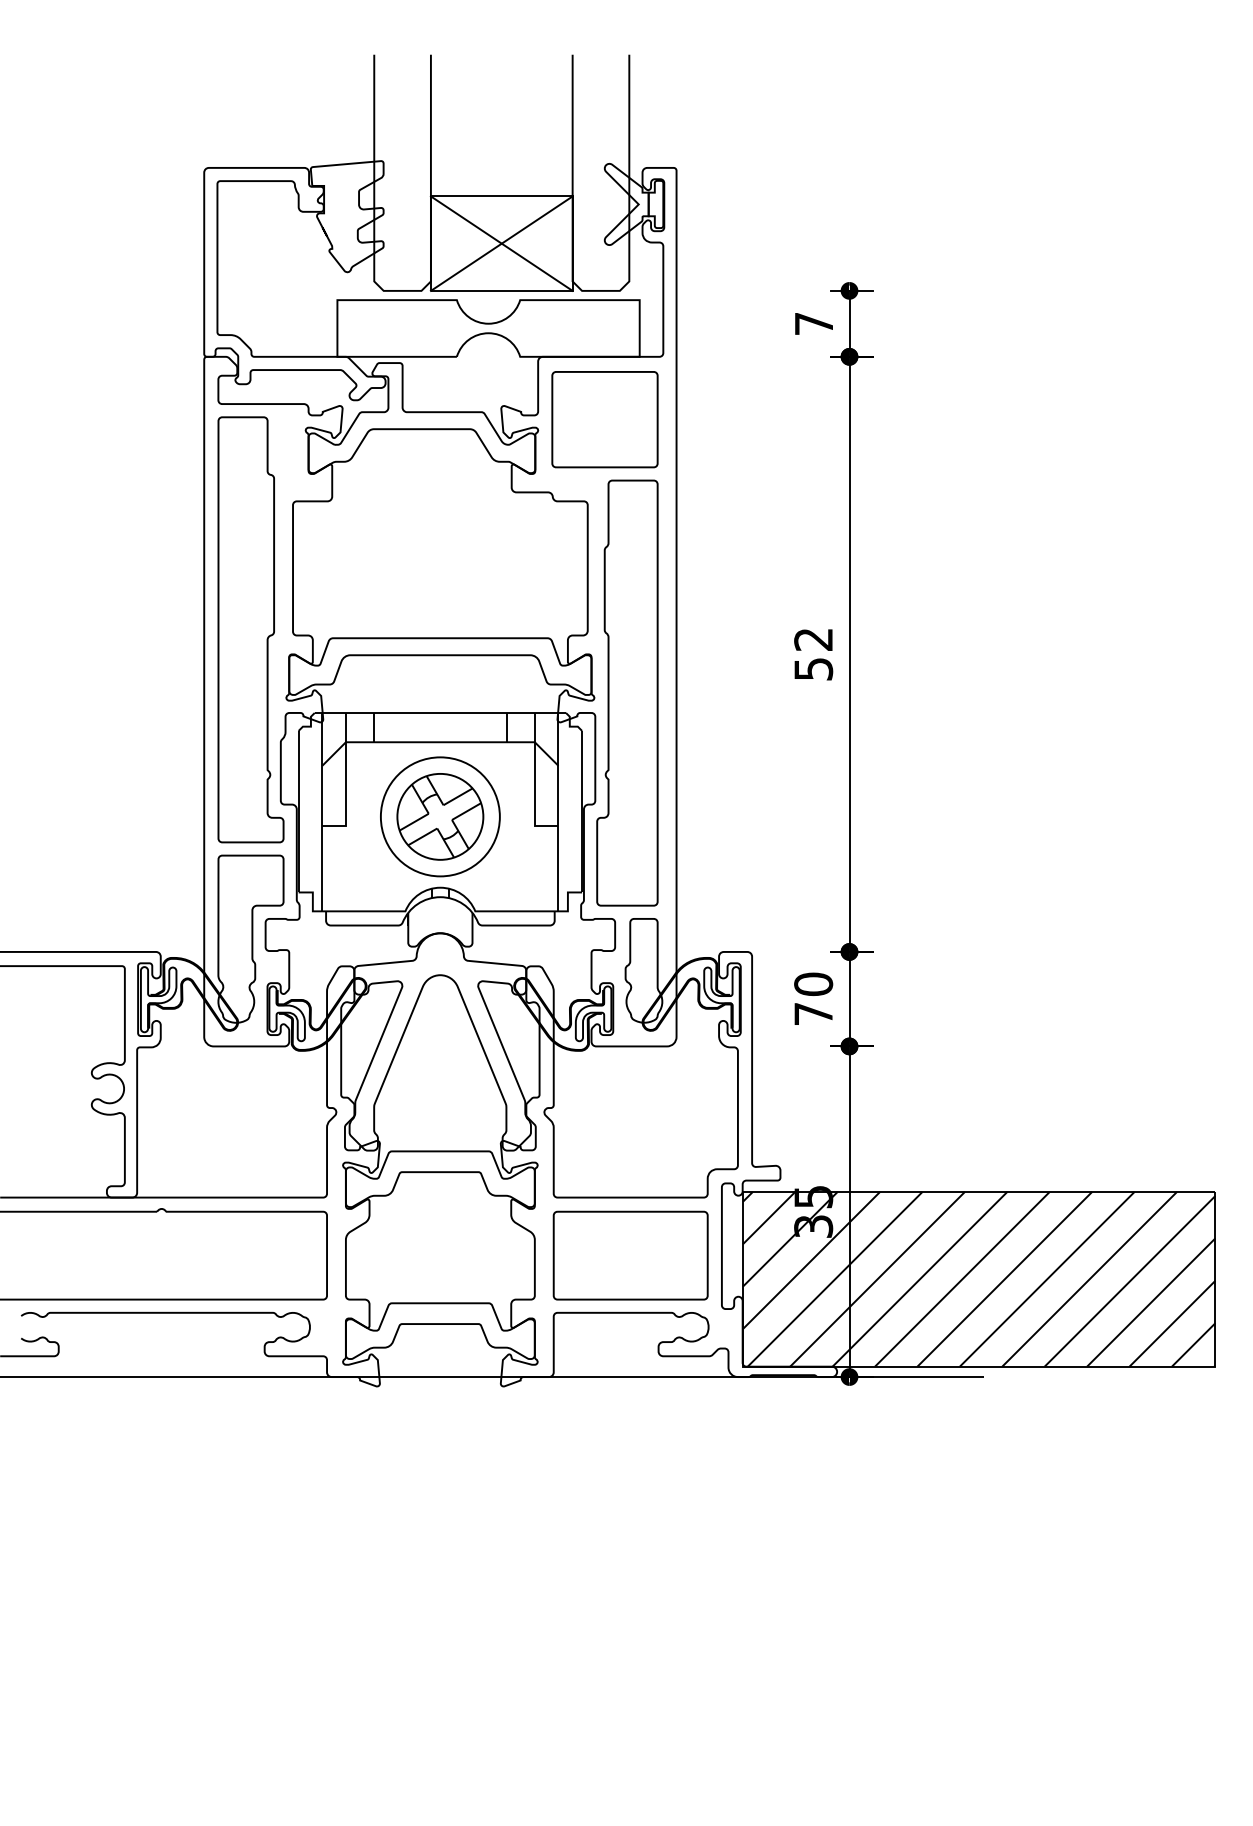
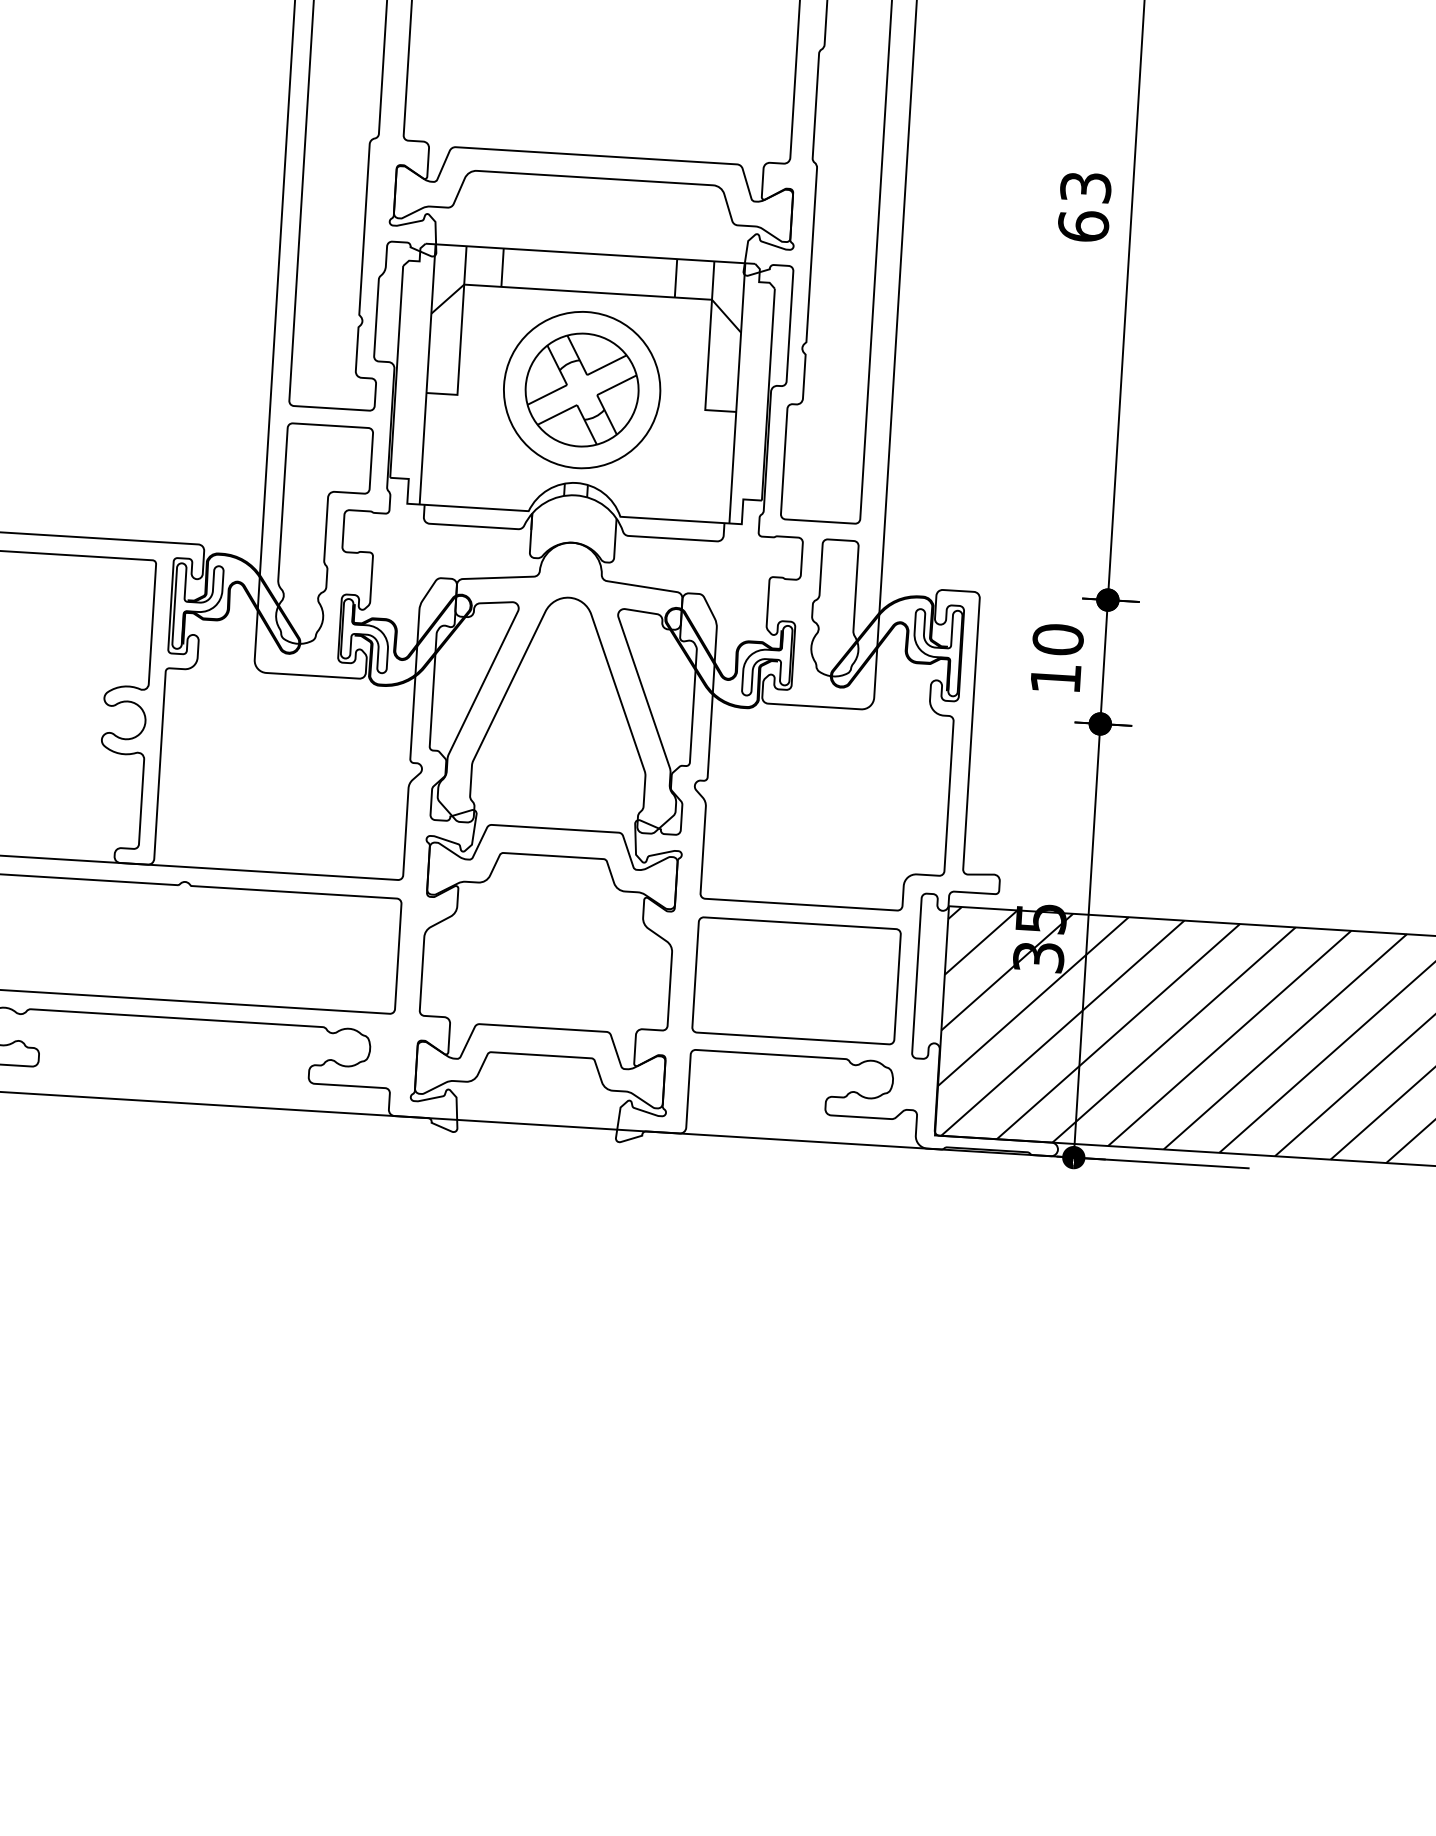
text: (813, 654) -> (1084, 207), 52 -> 63
text: (813, 1013) -> (1055, 677), 70 -> 10

